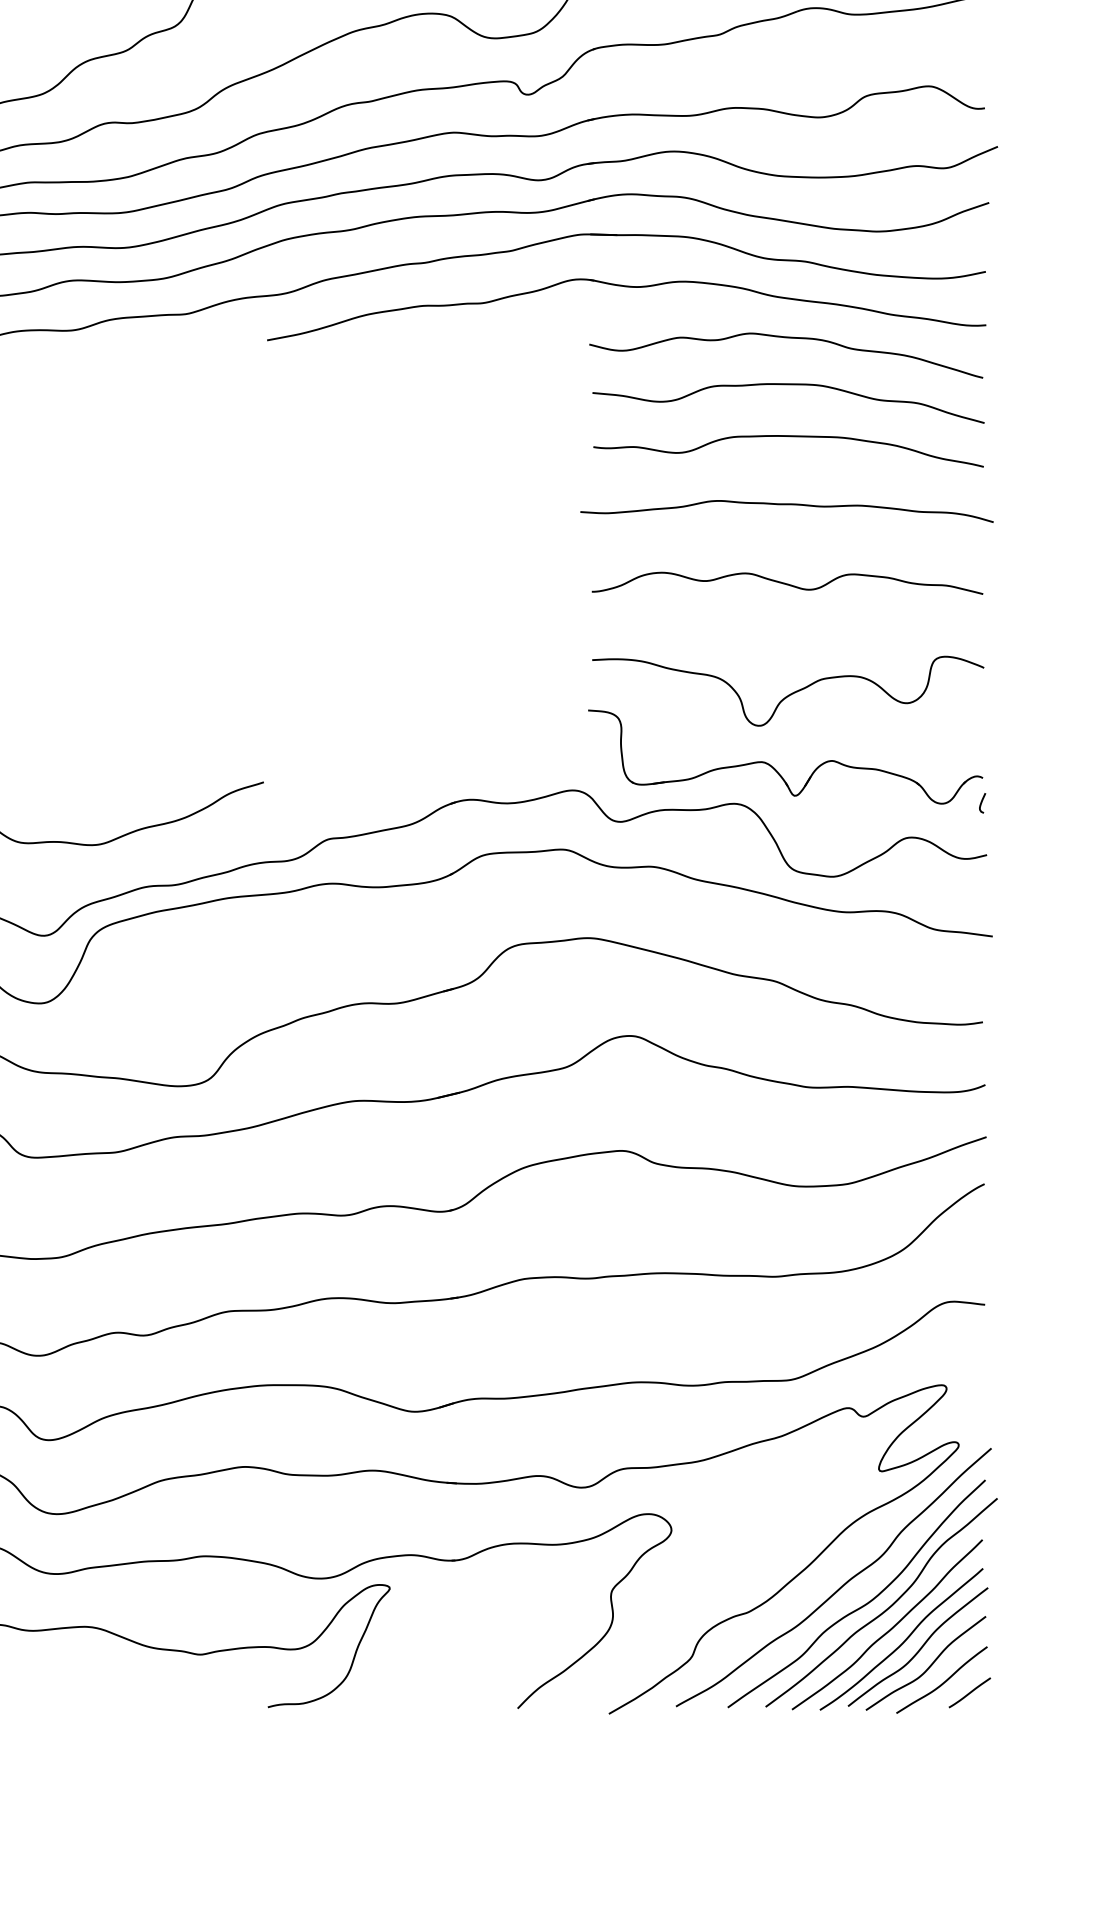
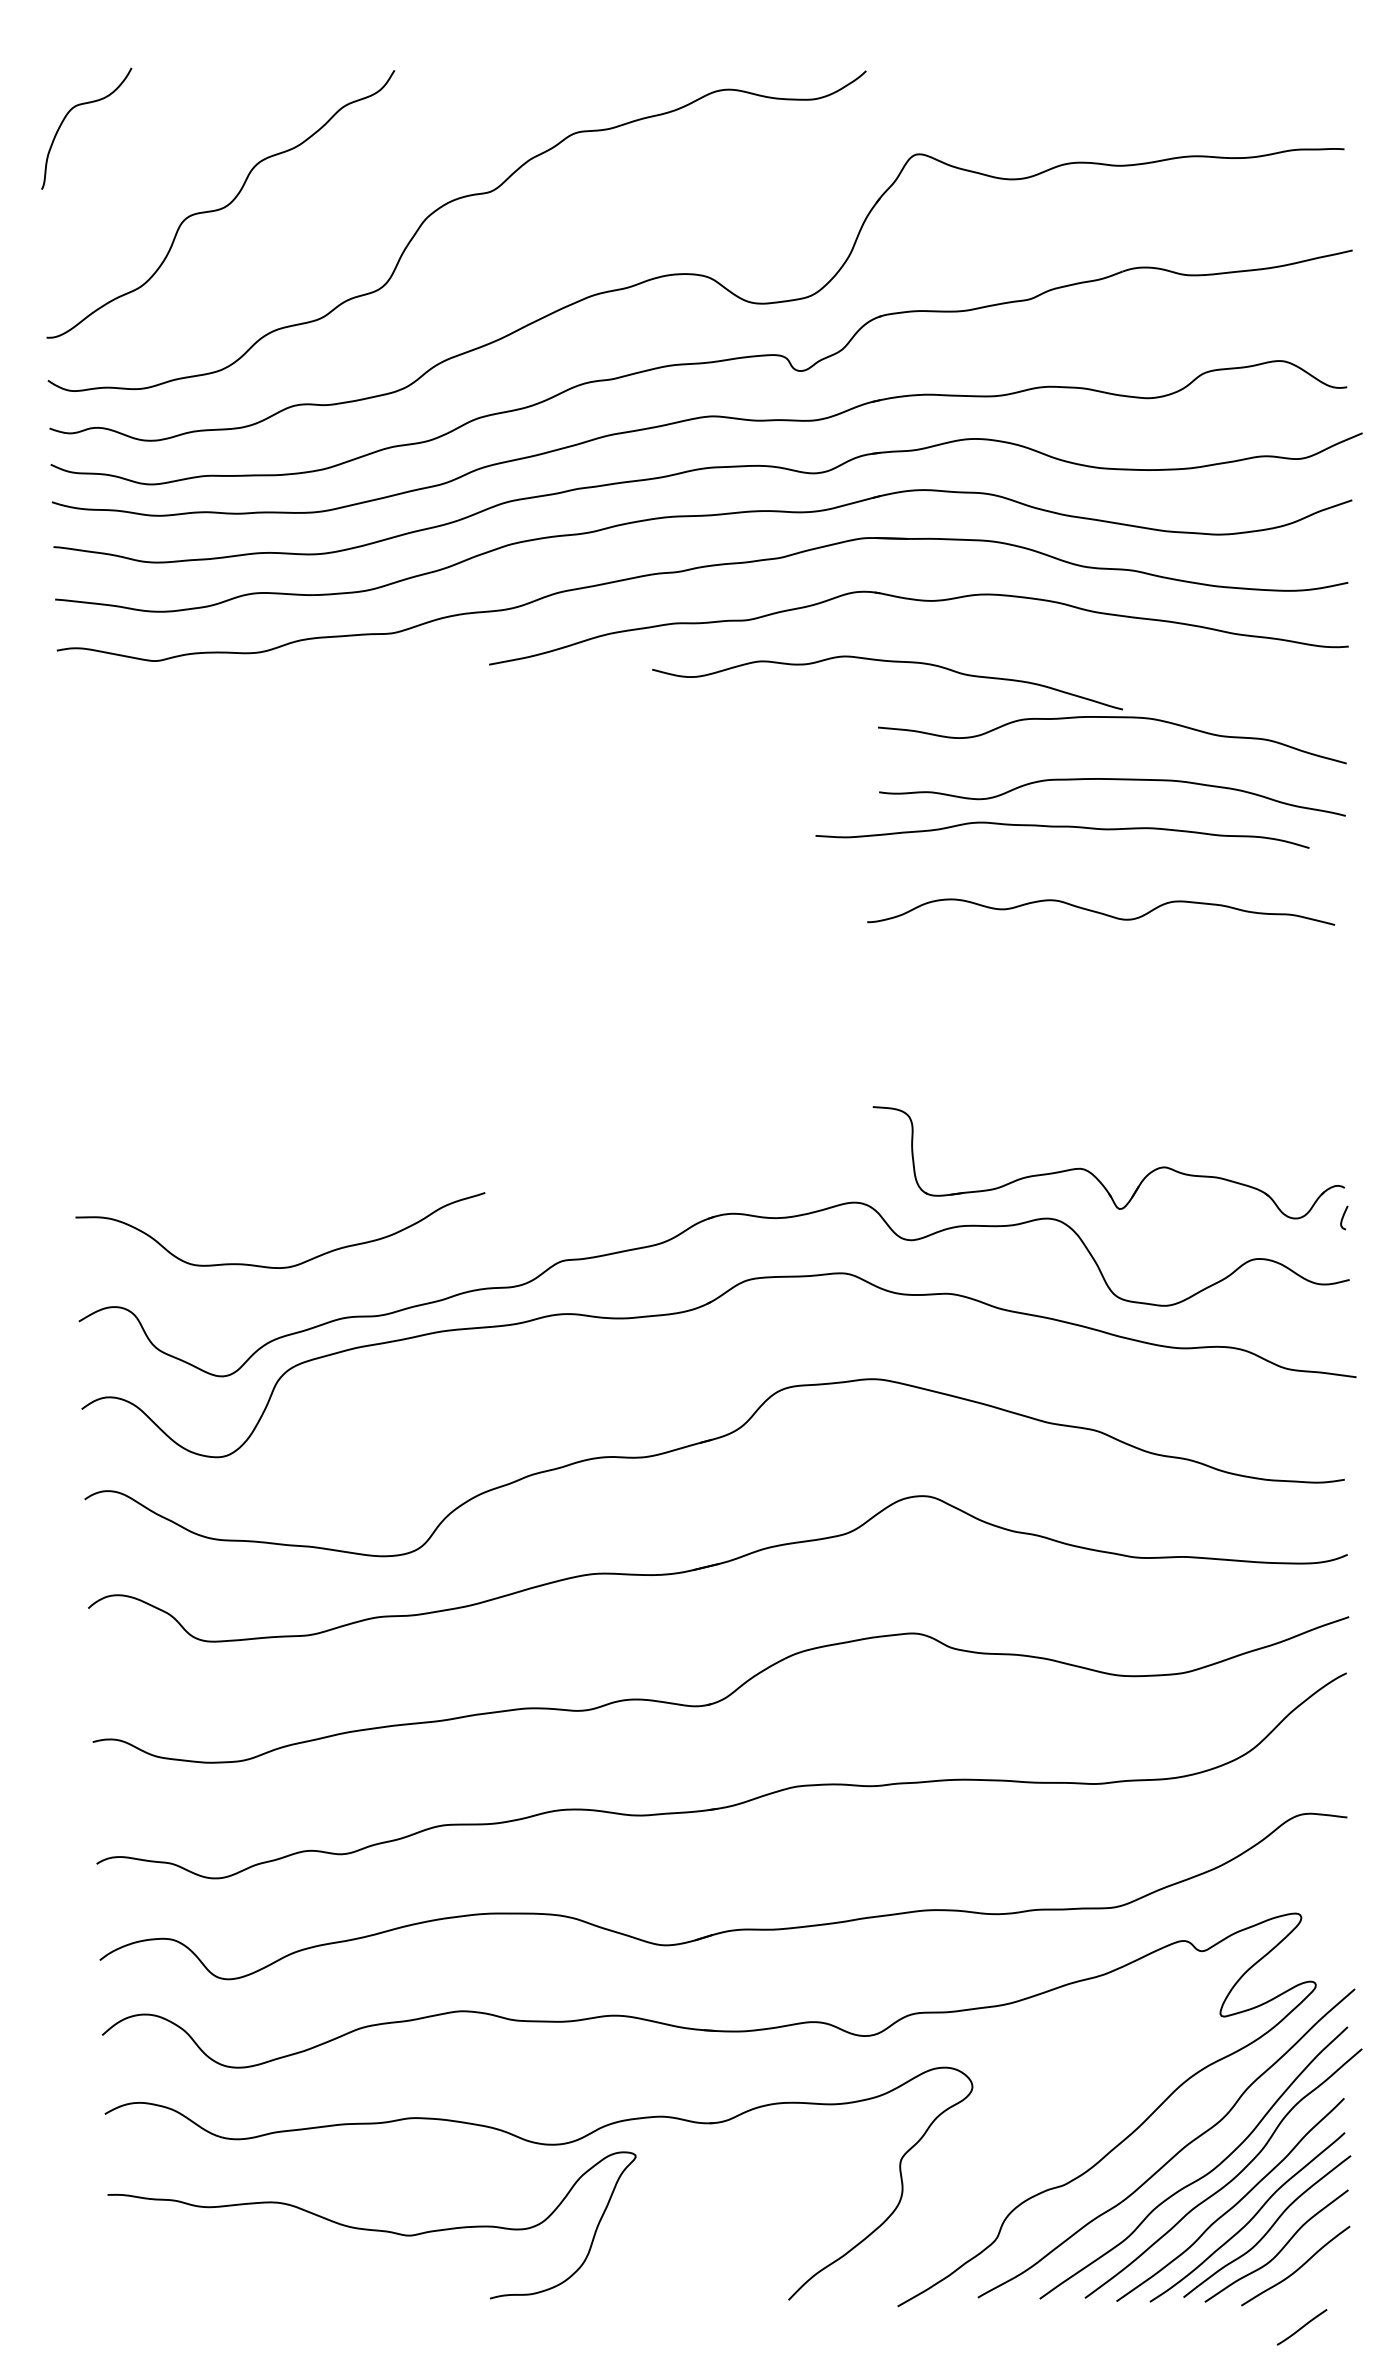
curve: (787, 338) -> (889, 662), moved
curve: (786, 505) -> (1062, 827), moved
curve: (787, 583) -> (1101, 912), moved
curve: (789, 694) -> (1113, 1087), removed
line: (969, 1693) -> (1301, 2327), moved

